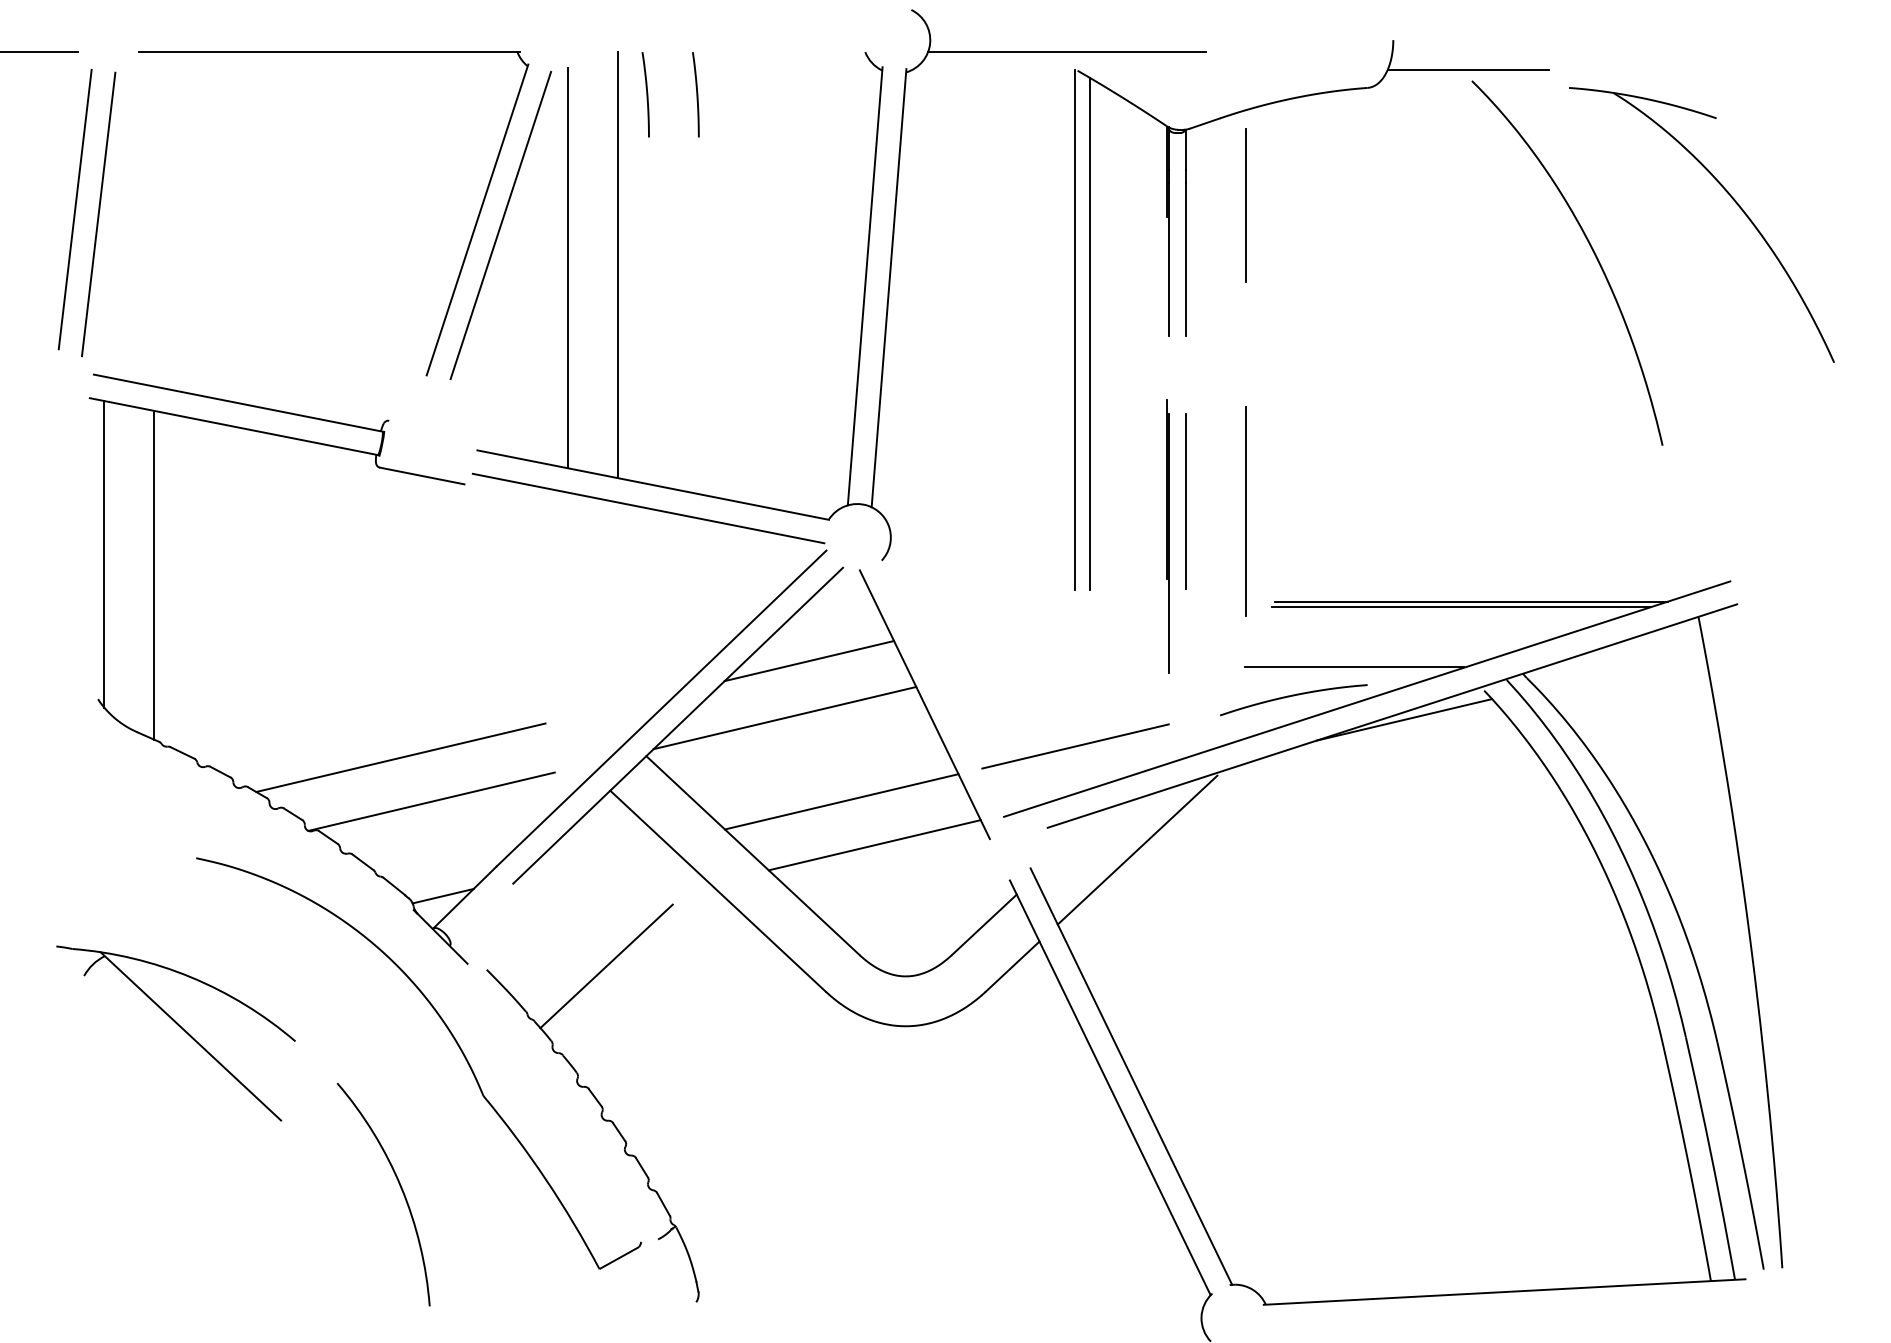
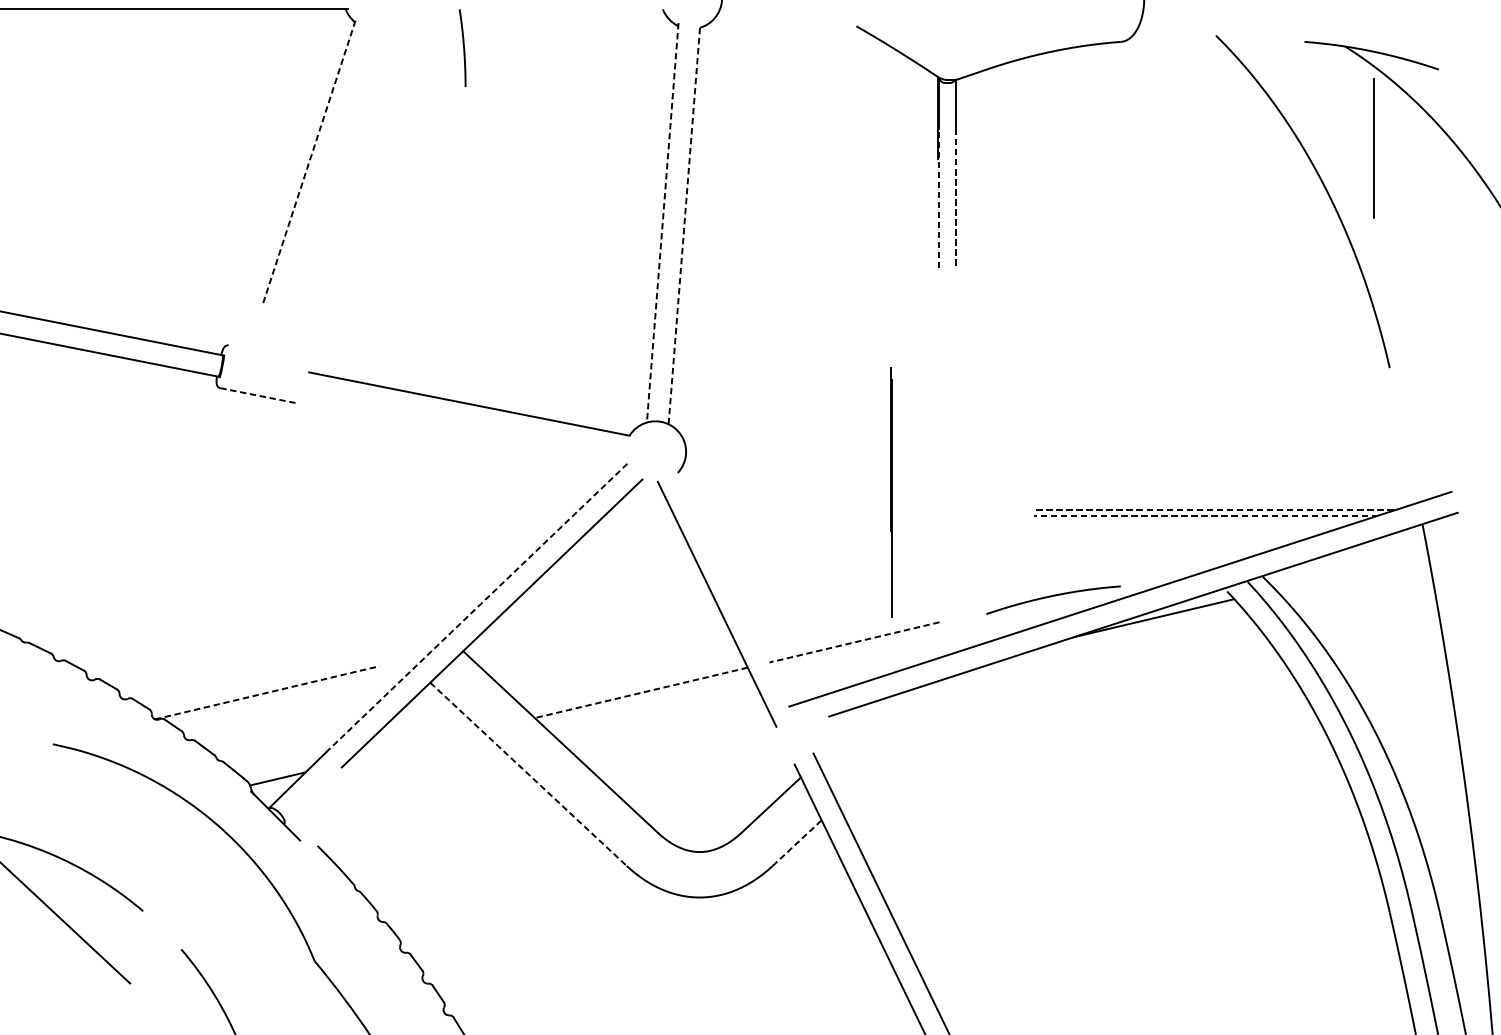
line: (1066, 52) -> (846, 9), removed
line: (1468, 70) -> (1212, 26), removed
curve: (696, 94) -> (508, 47), removed
line: (1245, 205) -> (1373, 149), moved
line: (477, 219) -> (309, 161), solid -> dashed
line: (500, 225) -> (330, 167), removed
line: (1168, 259) -> (939, 198), solid -> dashed
line: (1186, 260) -> (955, 199), solid -> dashed
line: (618, 265) -> (437, 203), removed
line: (568, 267) -> (392, 205), removed
line: (865, 286) -> (662, 222), solid -> dashed
line: (889, 288) -> (684, 224), solid -> dashed
line: (1074, 329) -> (853, 262), removed
line: (1090, 333) -> (868, 265), removed
line: (422, 476) -> (259, 396), solid -> dashed
line: (1185, 501) -> (954, 419), removed
line: (648, 508) -> (465, 425), removed
line: (1246, 511) -> (1010, 428), removed
line: (1167, 536) -> (890, 491), moved
line: (154, 574) -> (14, 485), removed
line: (1471, 601) -> (1215, 510), solid -> dashed
line: (1461, 607) -> (1206, 515), solid -> dashed
line: (809, 661) -> (611, 564), removed
line: (1354, 667) -> (1108, 570), removed
line: (661, 708) -> (476, 607), solid -> dashed
line: (784, 717) -> (589, 615), removed
line: (1075, 746) -> (854, 642), solid -> dashed
line: (400, 757) -> (239, 652), removed
line: (431, 801) -> (267, 692), solid -> dashed
line: (841, 801) -> (641, 692), solid -> dashed
line: (874, 845) -> (671, 732), removed
line: (1137, 849) -> (911, 736), removed
line: (718, 891) -> (528, 774), solid -> dashed
line: (606, 966) -> (426, 843), removed
line: (1012, 966) -> (797, 843), solid -> dashed

